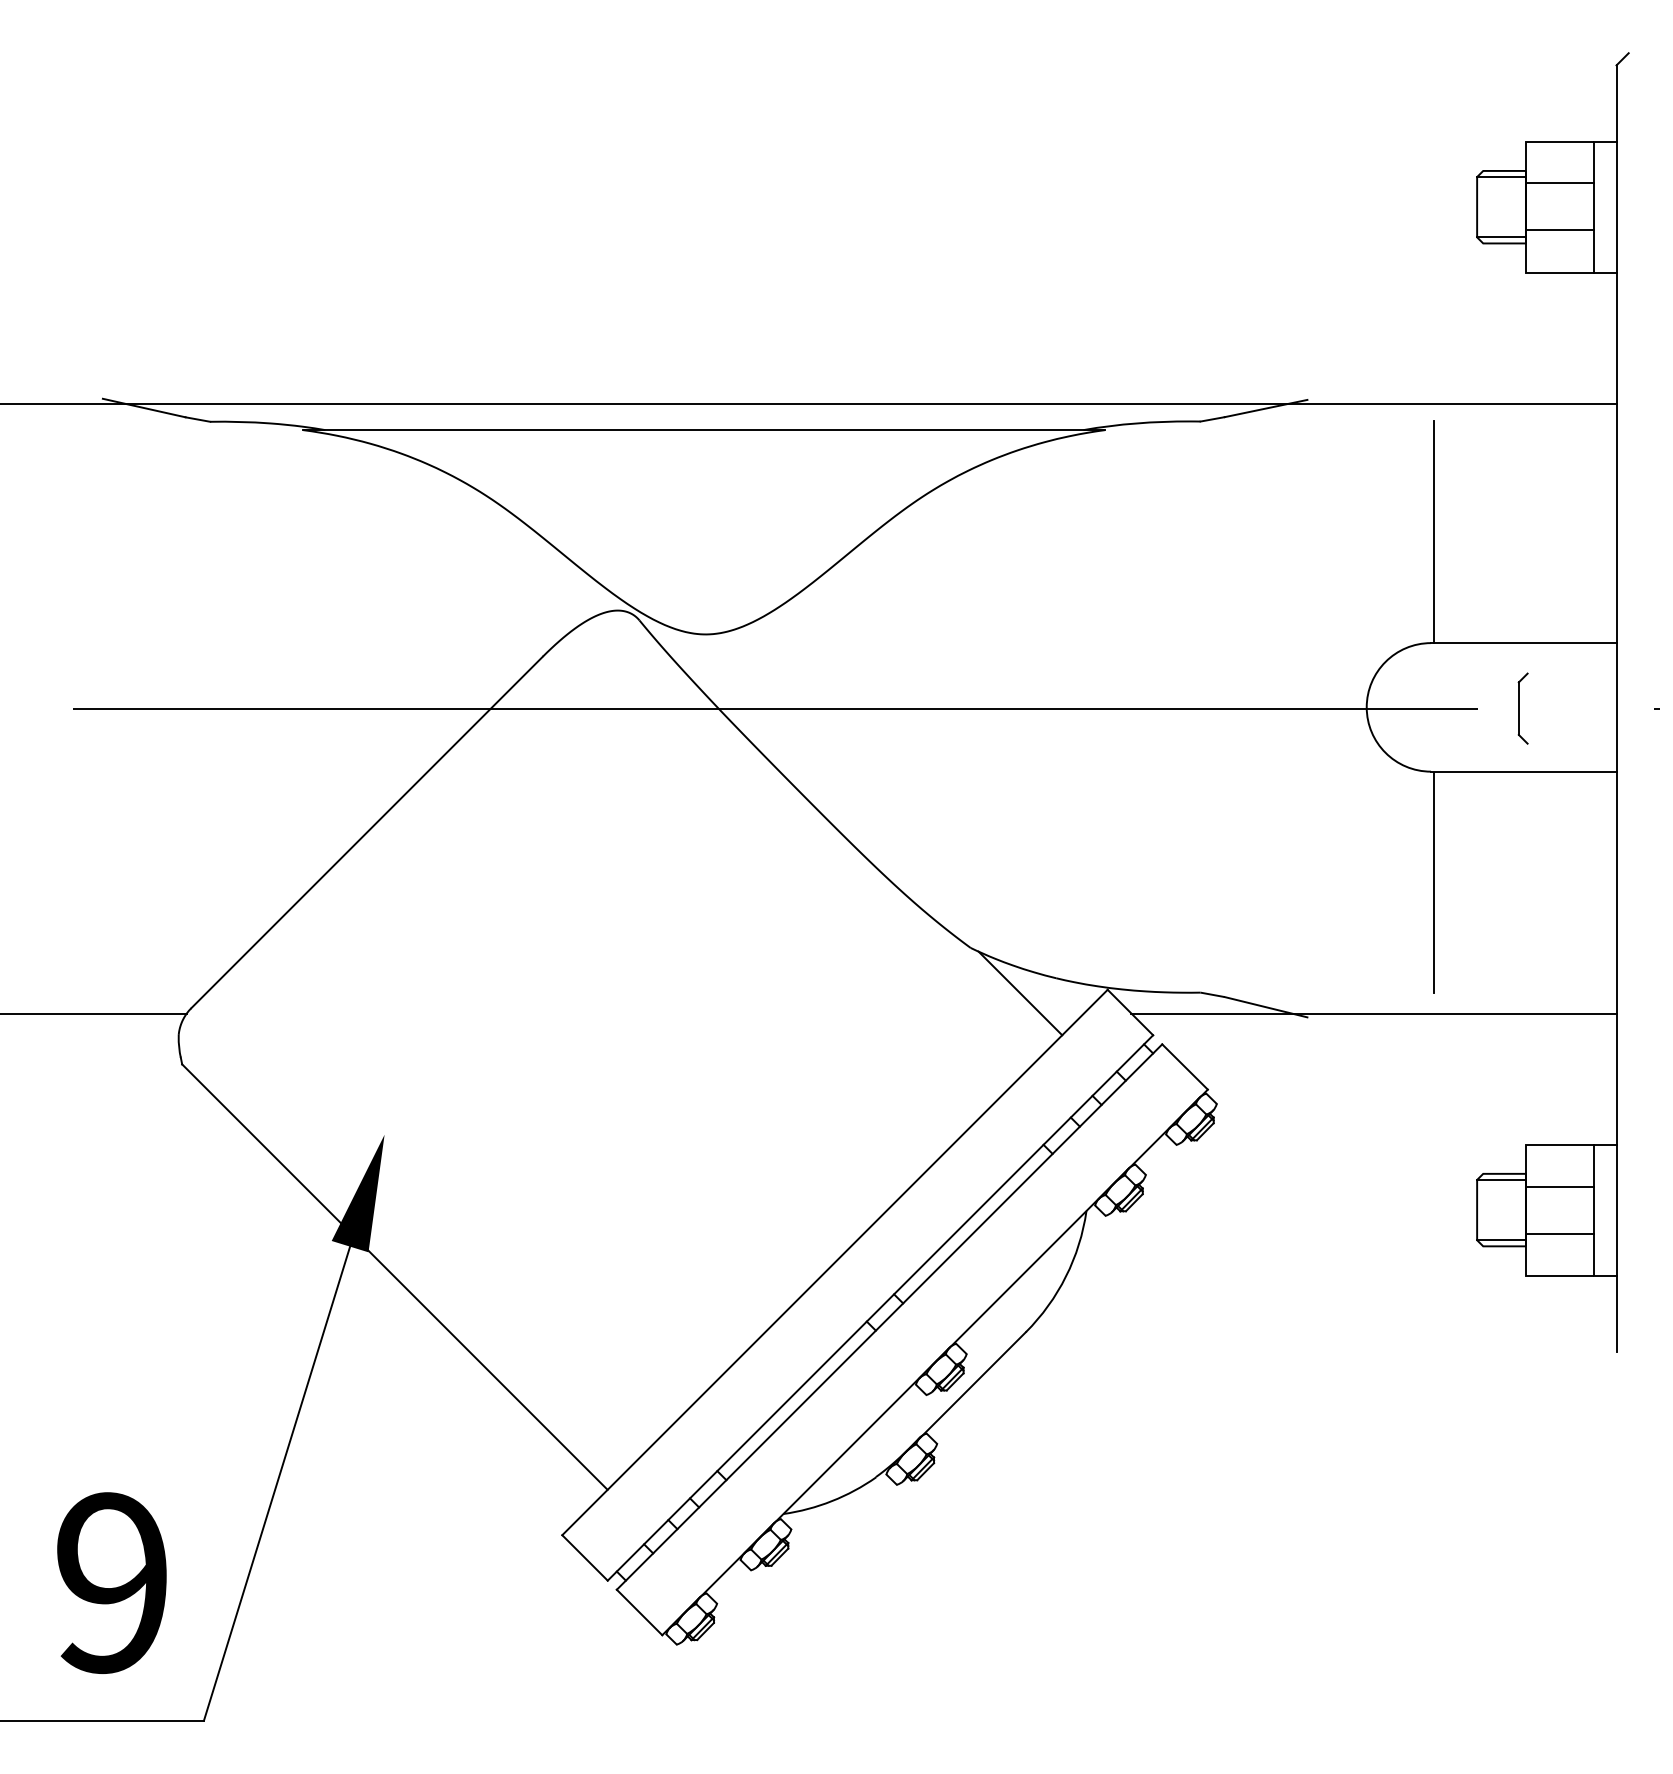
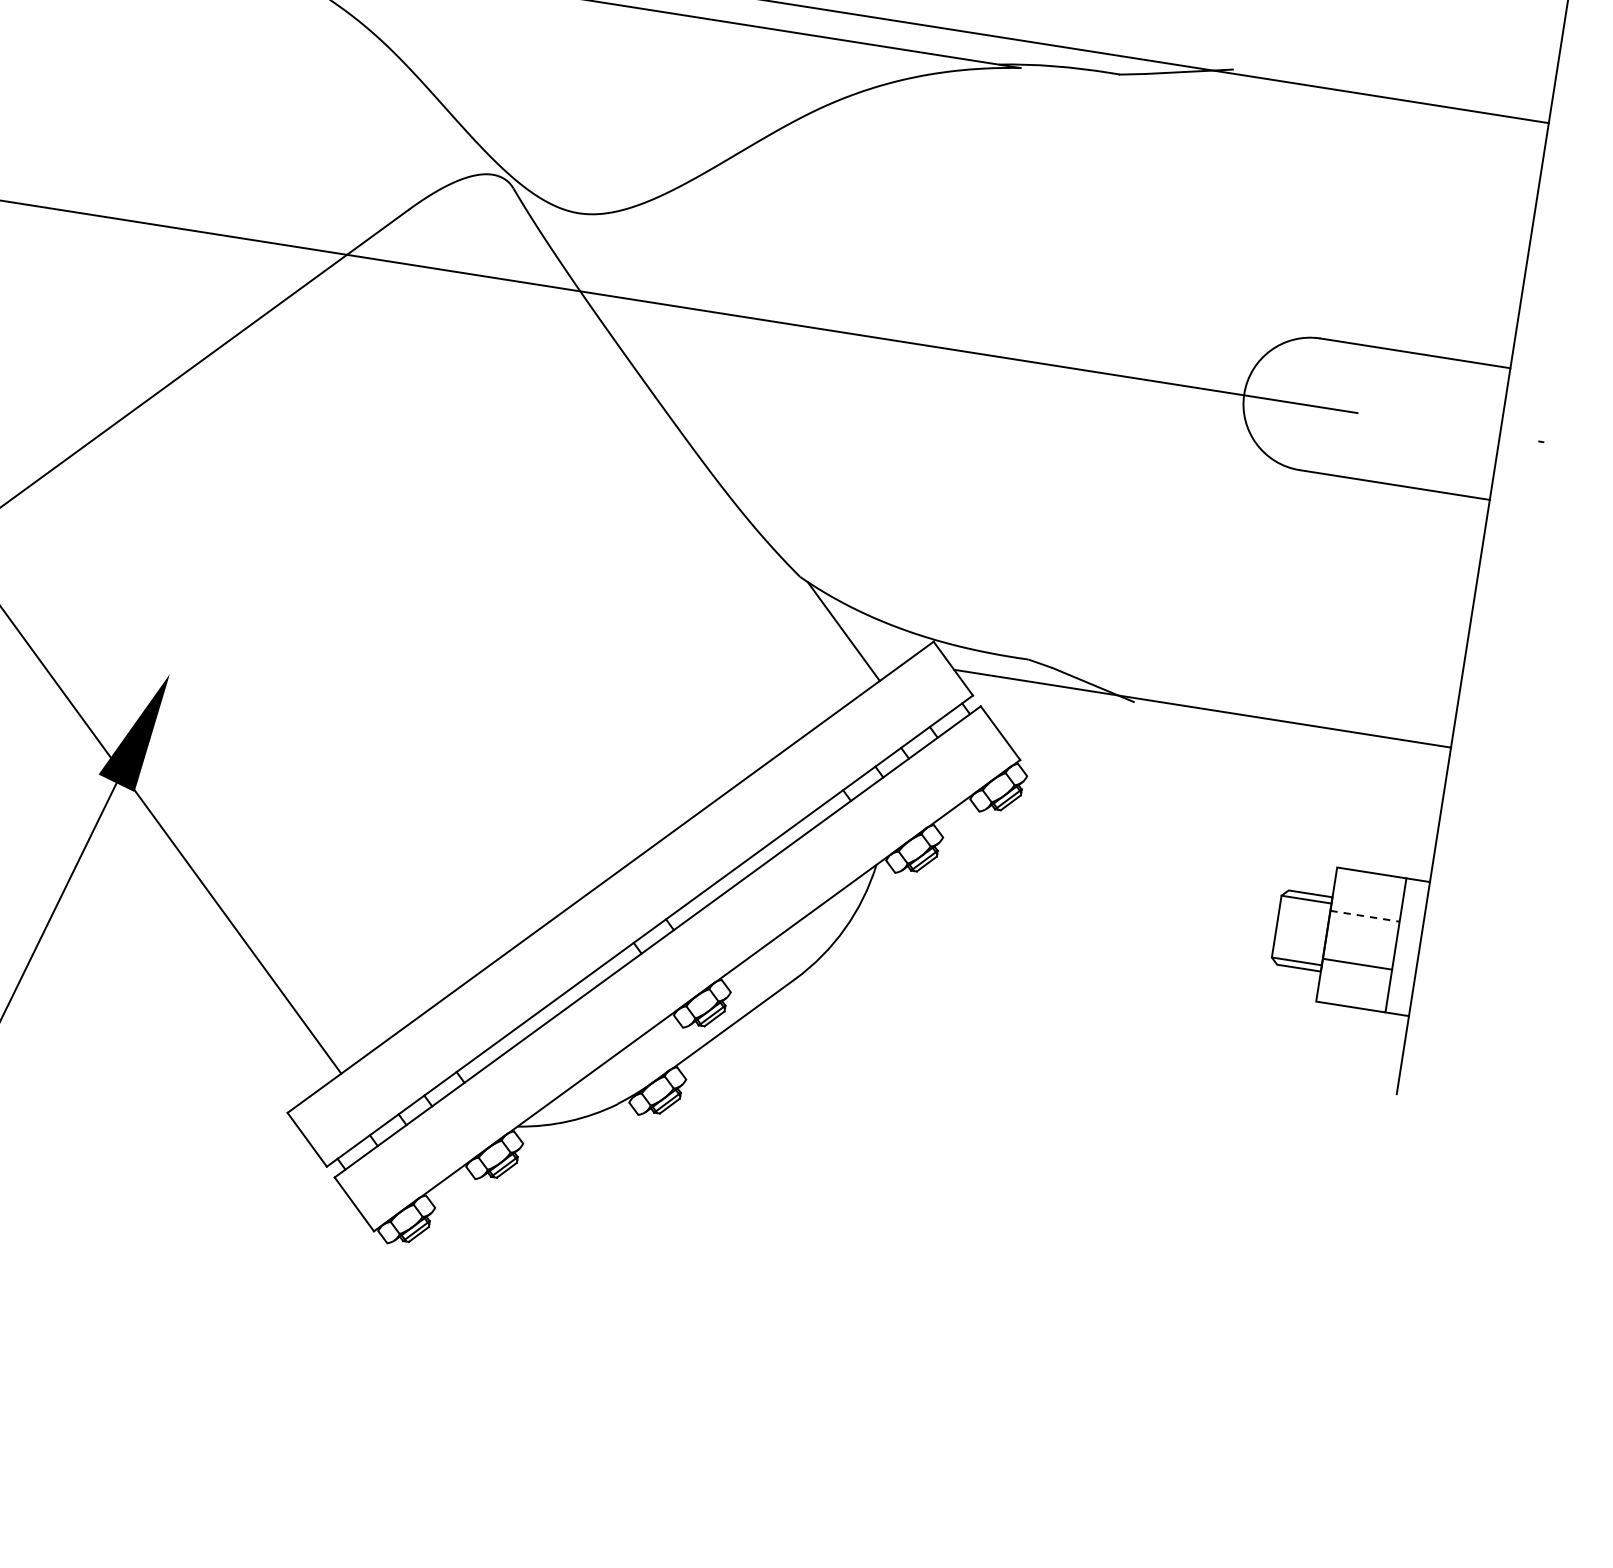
line: (1434, 532) -> (1341, 225), removed
part: (1522, 708) -> (1403, 420), removed
line: (1434, 882) -> (1285, 584), removed
line: (1559, 1187) -> (1364, 916), solid -> dashed

